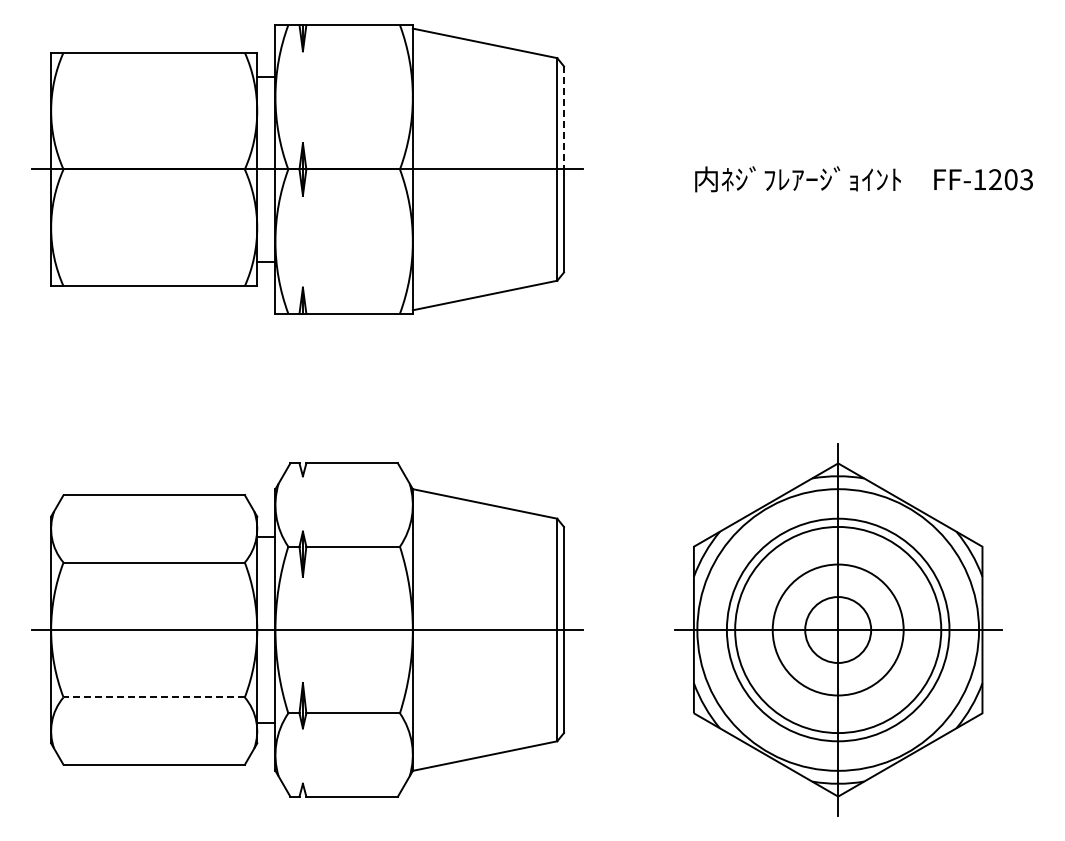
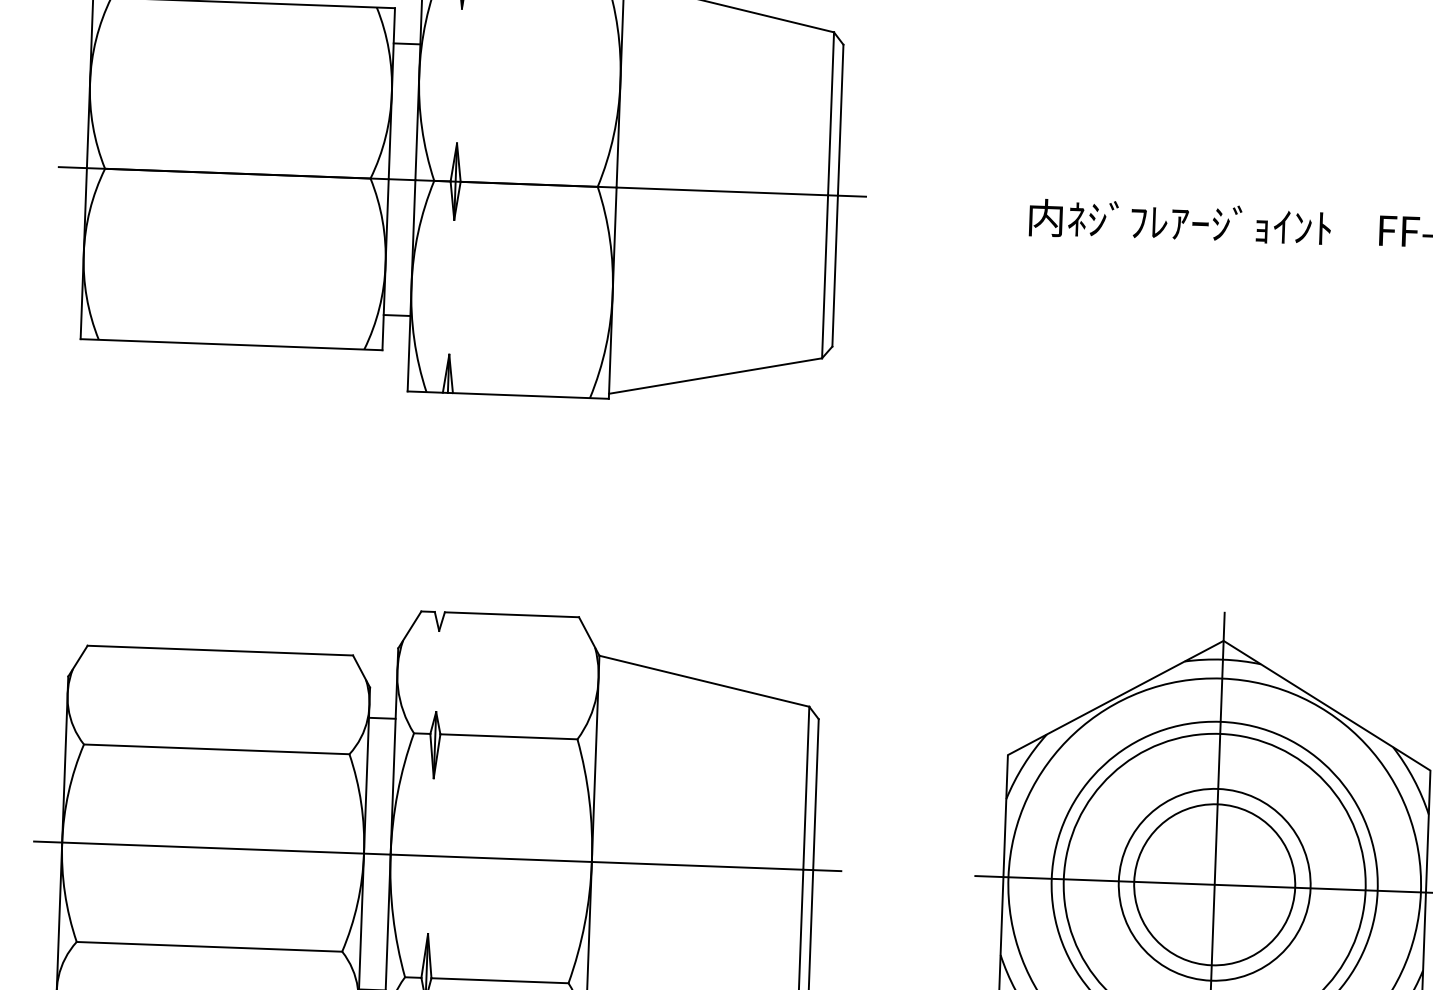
line: (564, 117) -> (841, 119), dashed -> solid
circle: (838, 629) -> (1215, 884), size x1.67
line: (154, 697) -> (209, 946), dashed -> solid

